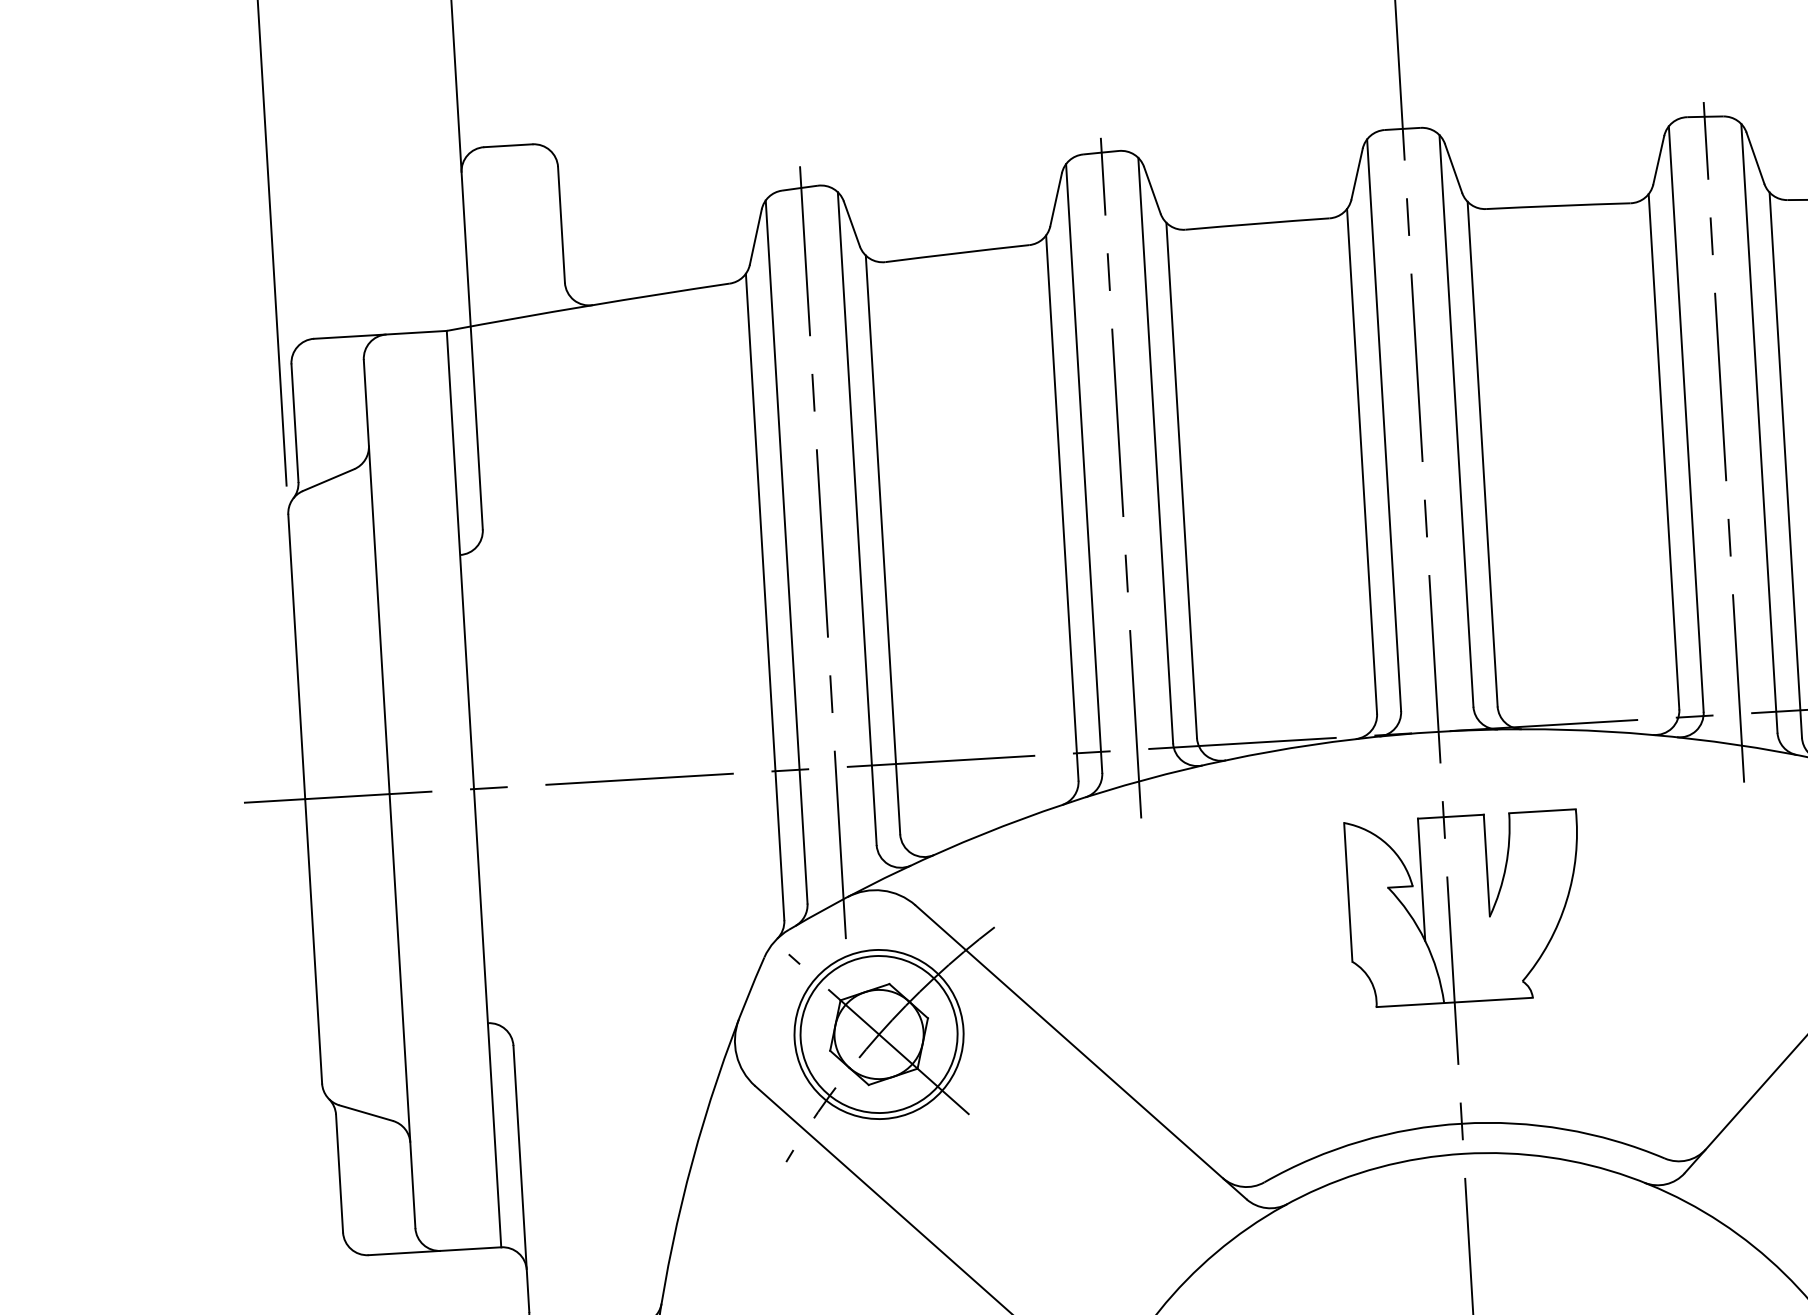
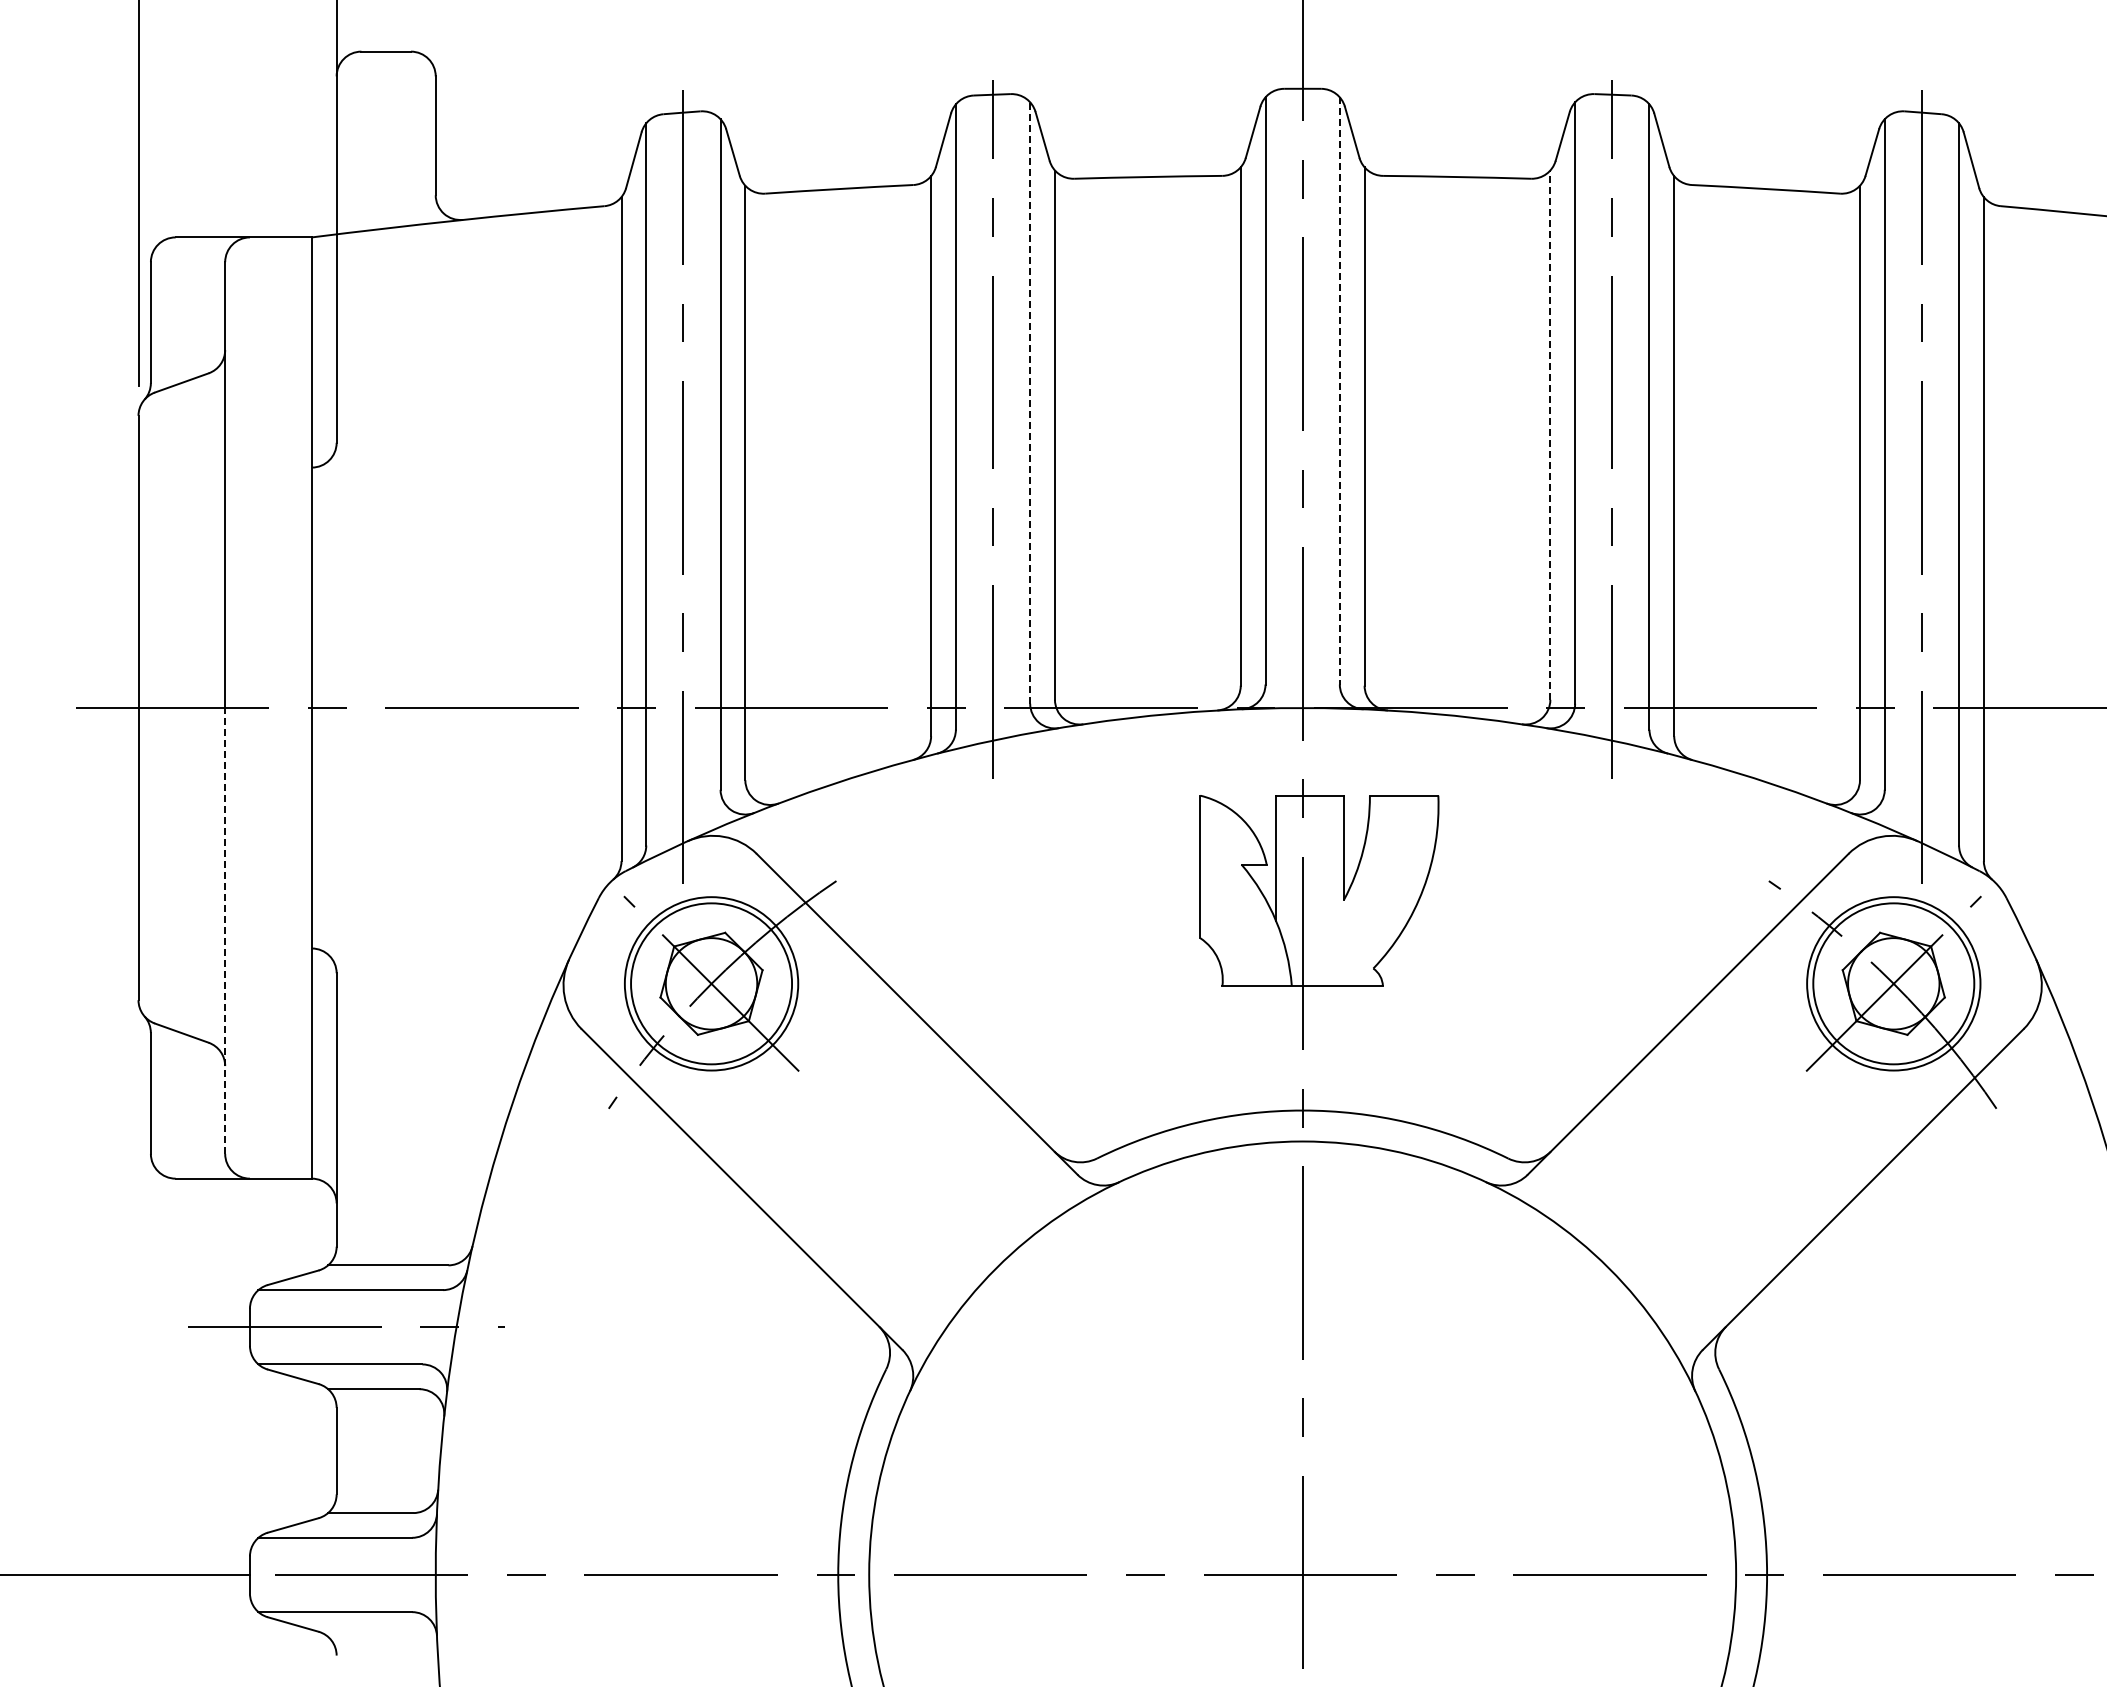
line: (1456, 420) -> (1339, 390), solid -> dashed
line: (1156, 451) -> (1030, 403), solid -> dashed
line: (1664, 452) -> (1550, 435), solid -> dashed
line: (402, 1010) -> (225, 930), solid -> dashed

